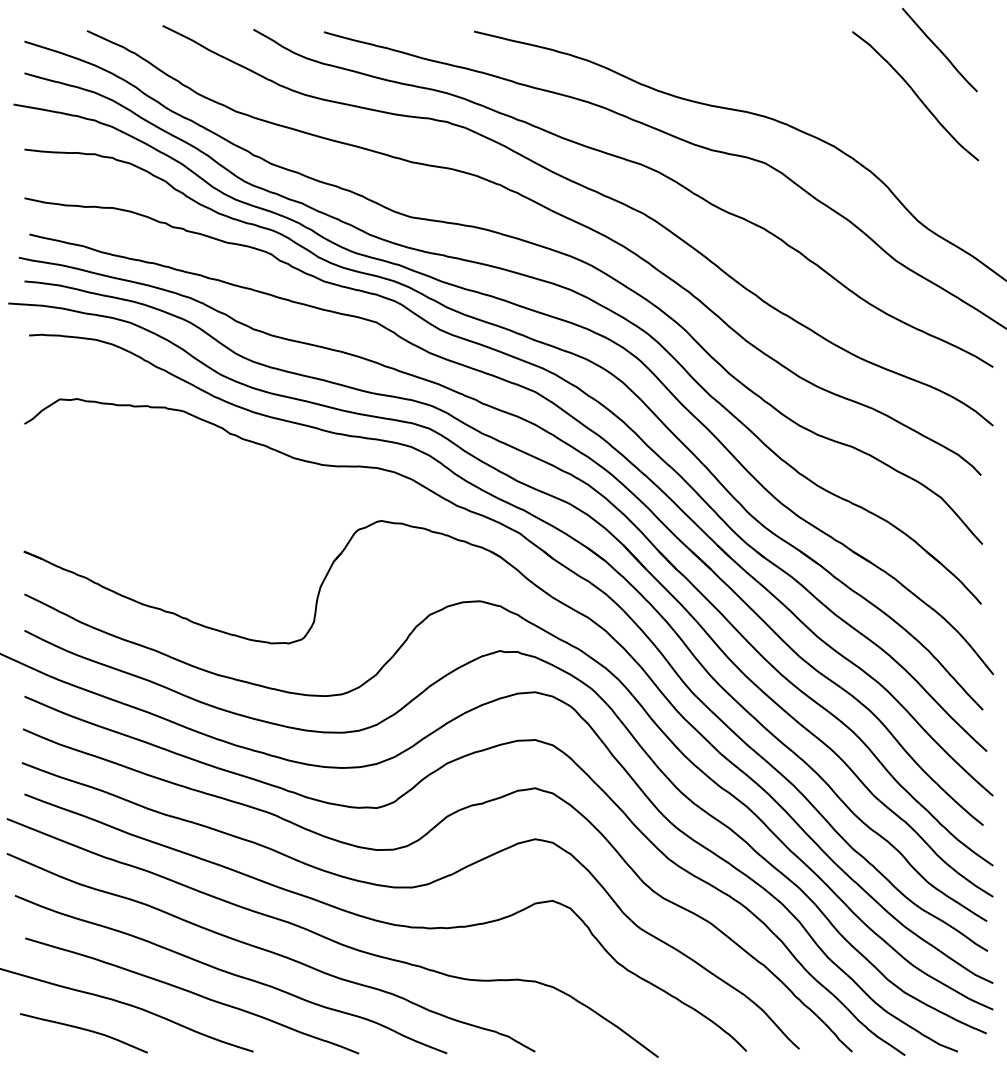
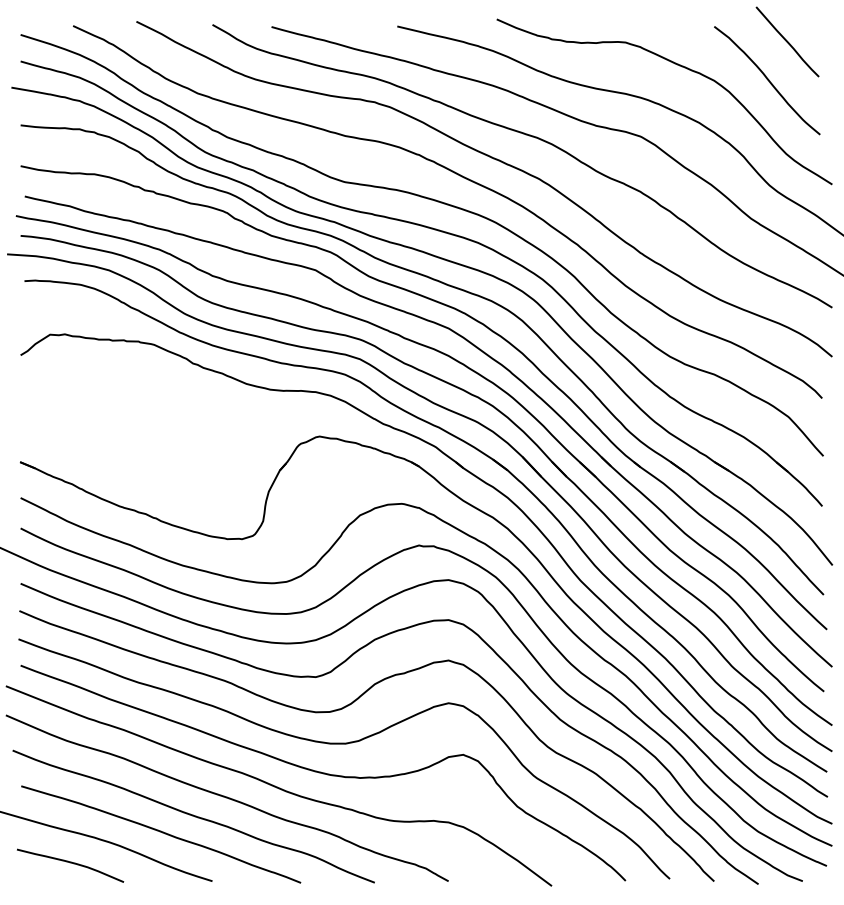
curve: (810, 79) -> (679, 66), added

